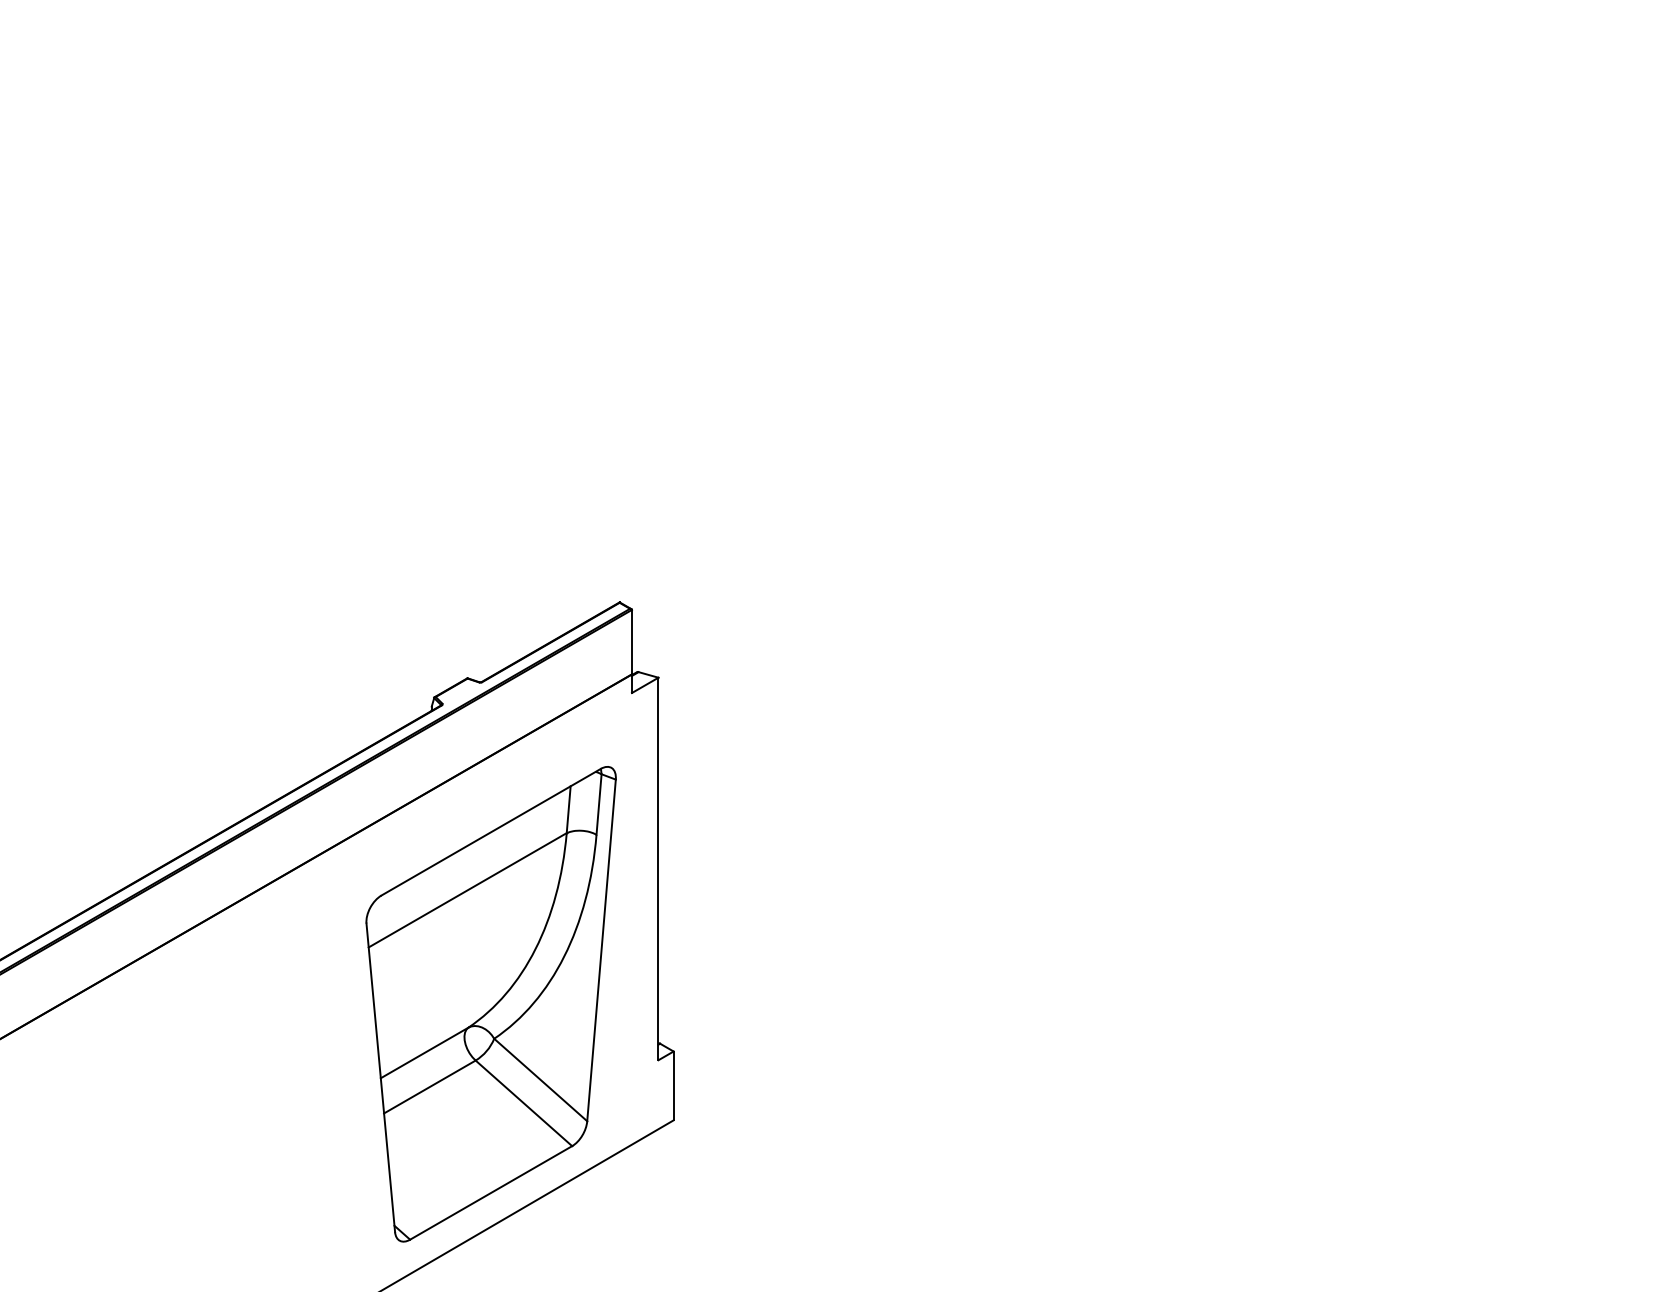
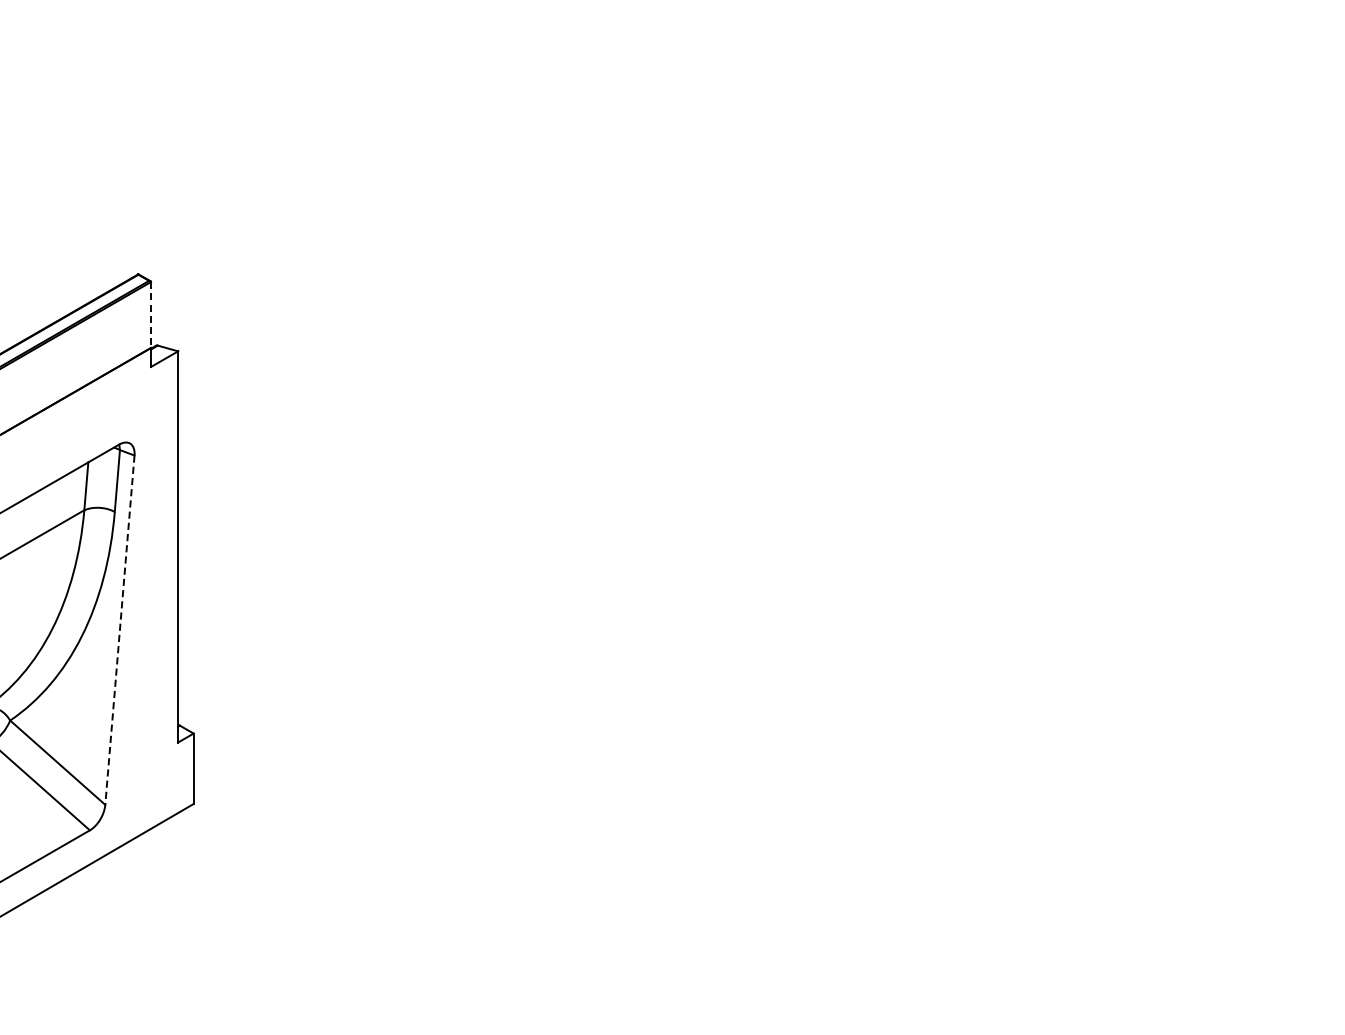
line: (631, 642) -> (150, 315), solid -> dashed
line: (601, 950) -> (119, 630), solid -> dashed

